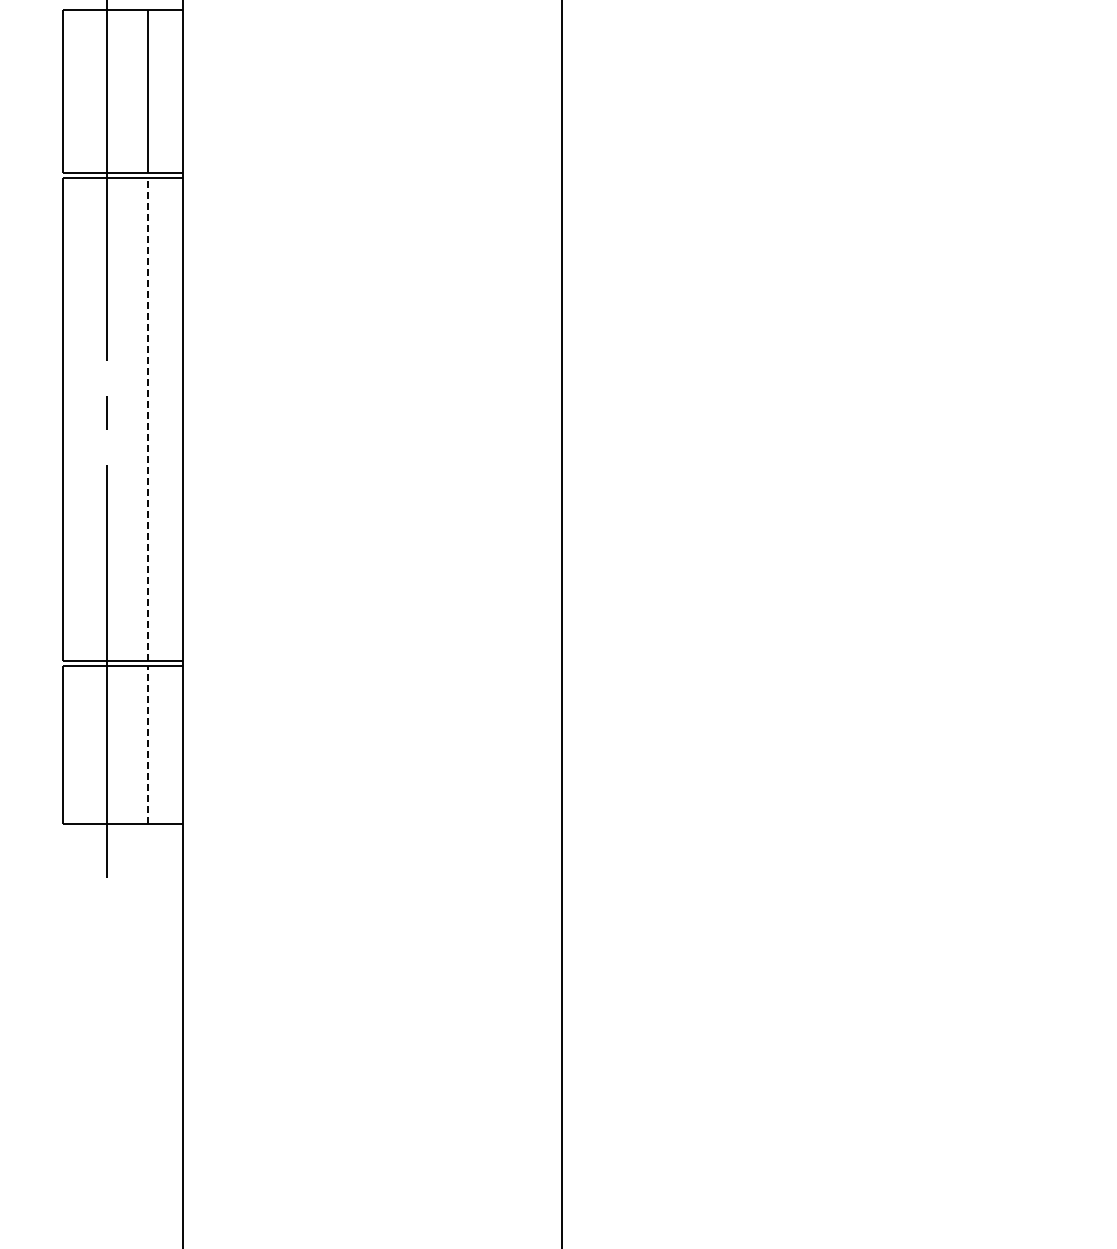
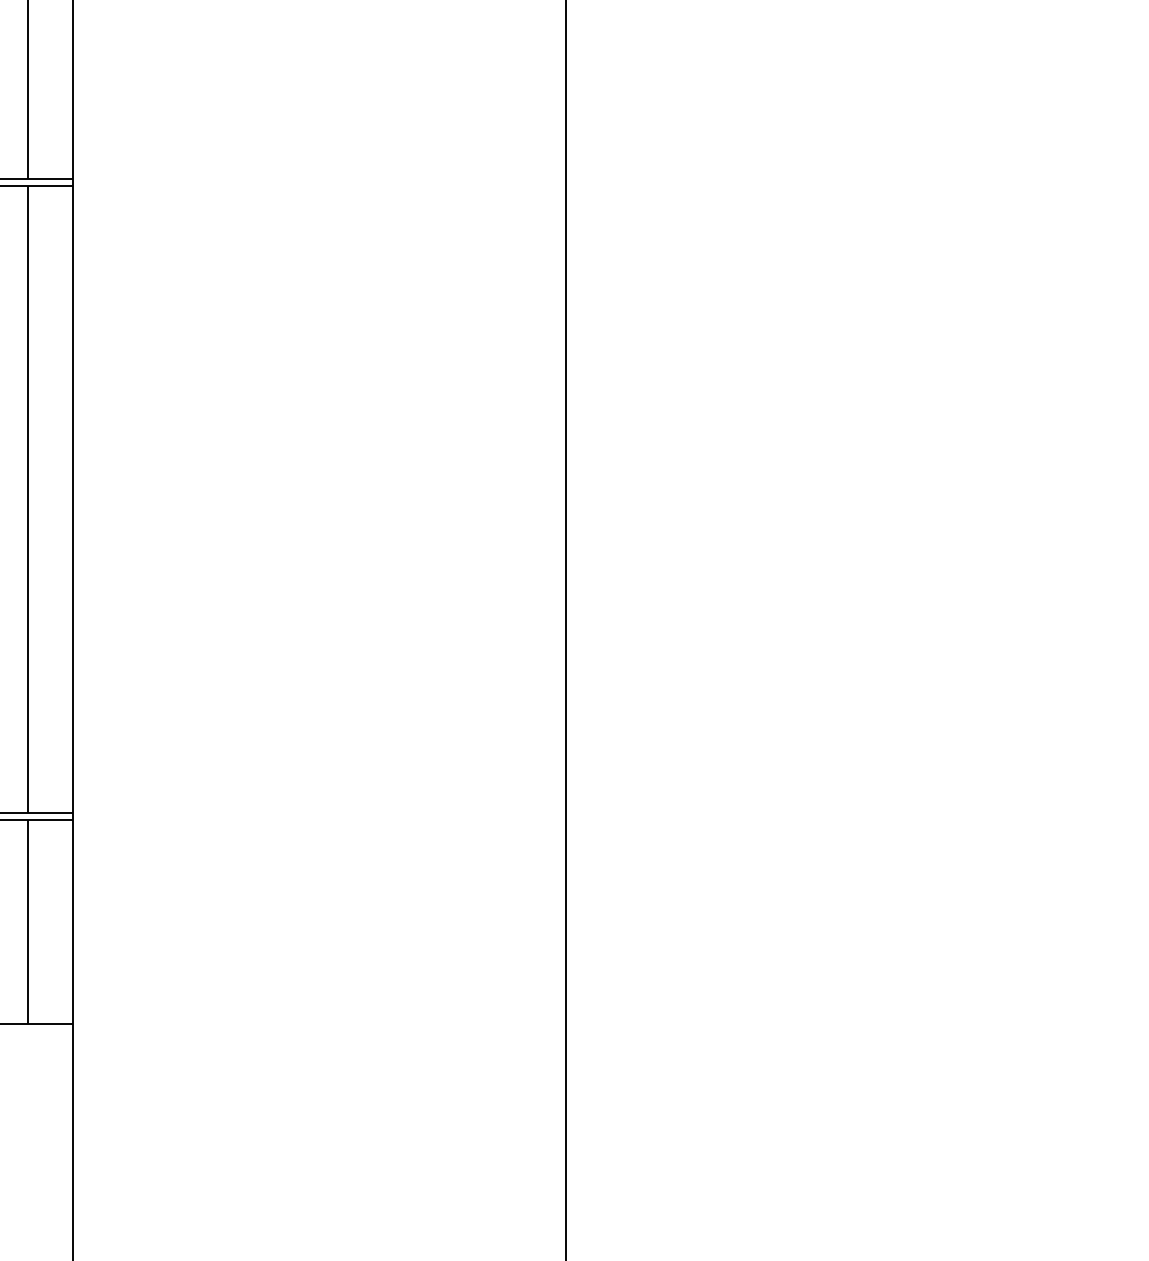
line: (147, 419) -> (27, 498), dashed -> solid
line: (147, 745) -> (27, 922), dashed -> solid

